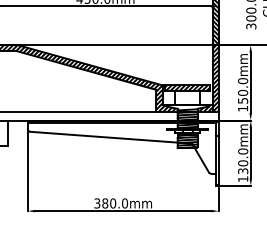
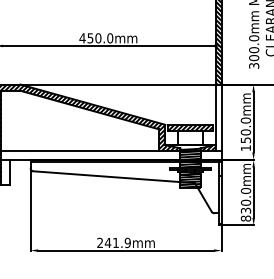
hatch: (215, 78) -> (218, 117), removed
text: (242, 179) -> (245, 218), 130.0mm -> 830.0mm
text: (110, 203) -> (113, 242), 380.0mm -> 241.9mm

